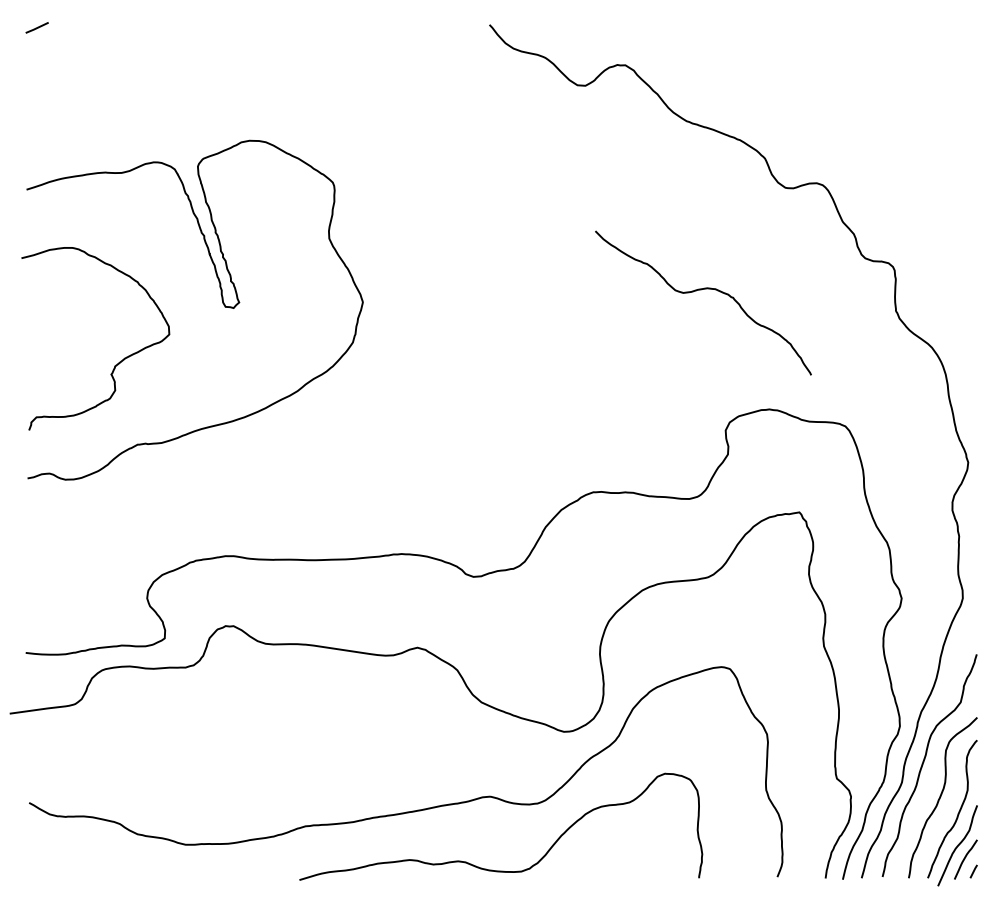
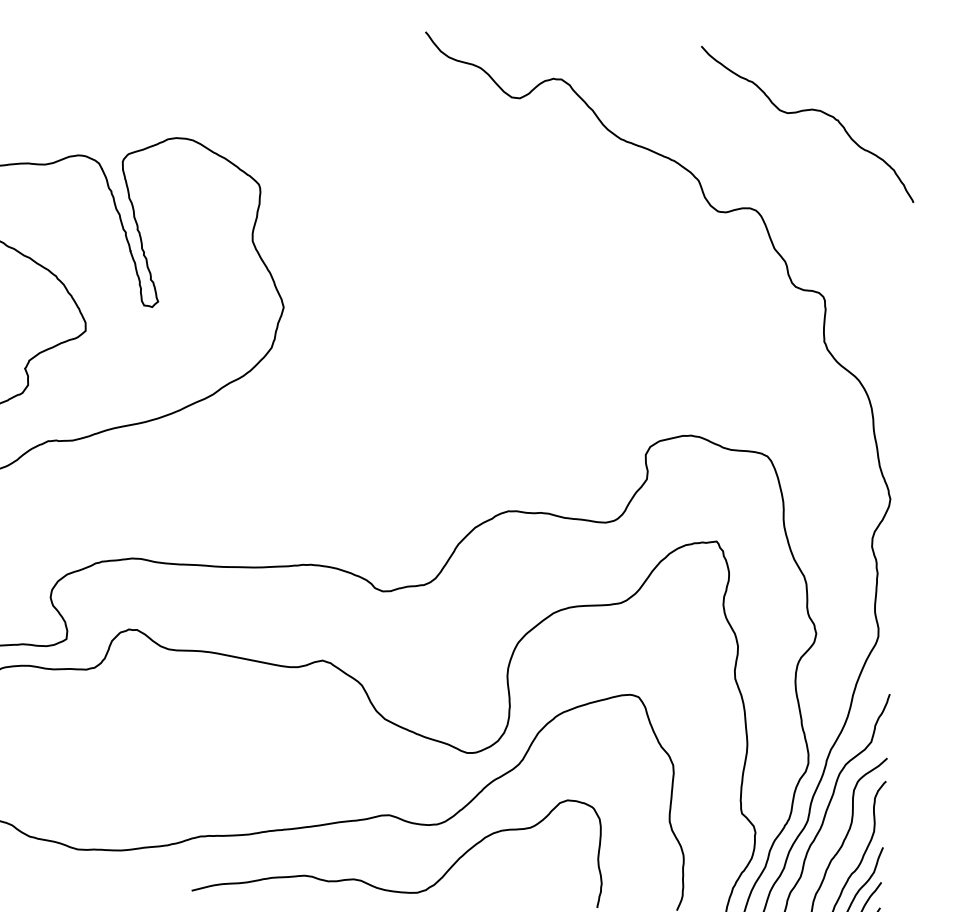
curve: (701, 290) -> (806, 111), moved

